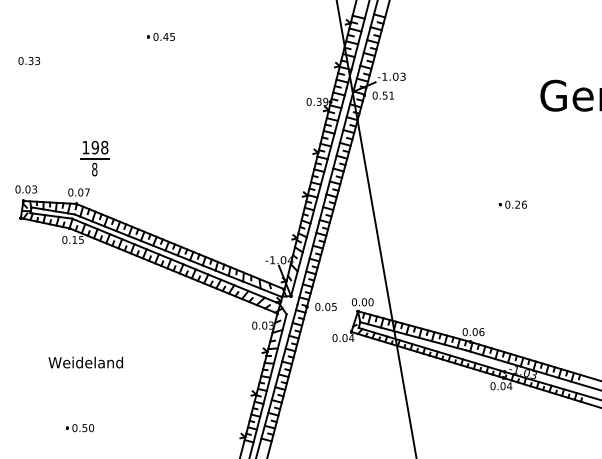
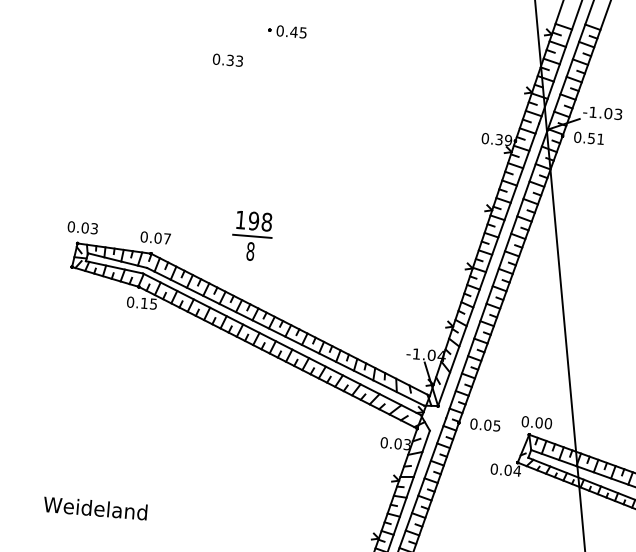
text: (29, 60) -> (228, 59), moved
part: (94, 158) -> (251, 236), moved
text: (85, 362) -> (95, 508), moved

